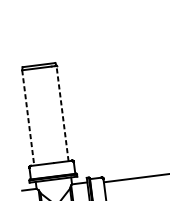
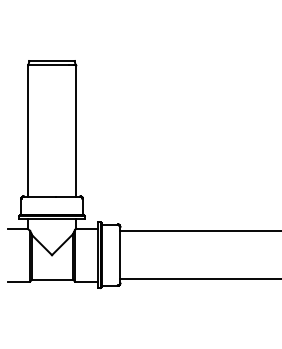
line: (62, 113) -> (75, 130), dashed -> solid
line: (28, 117) -> (28, 130), dashed -> solid

